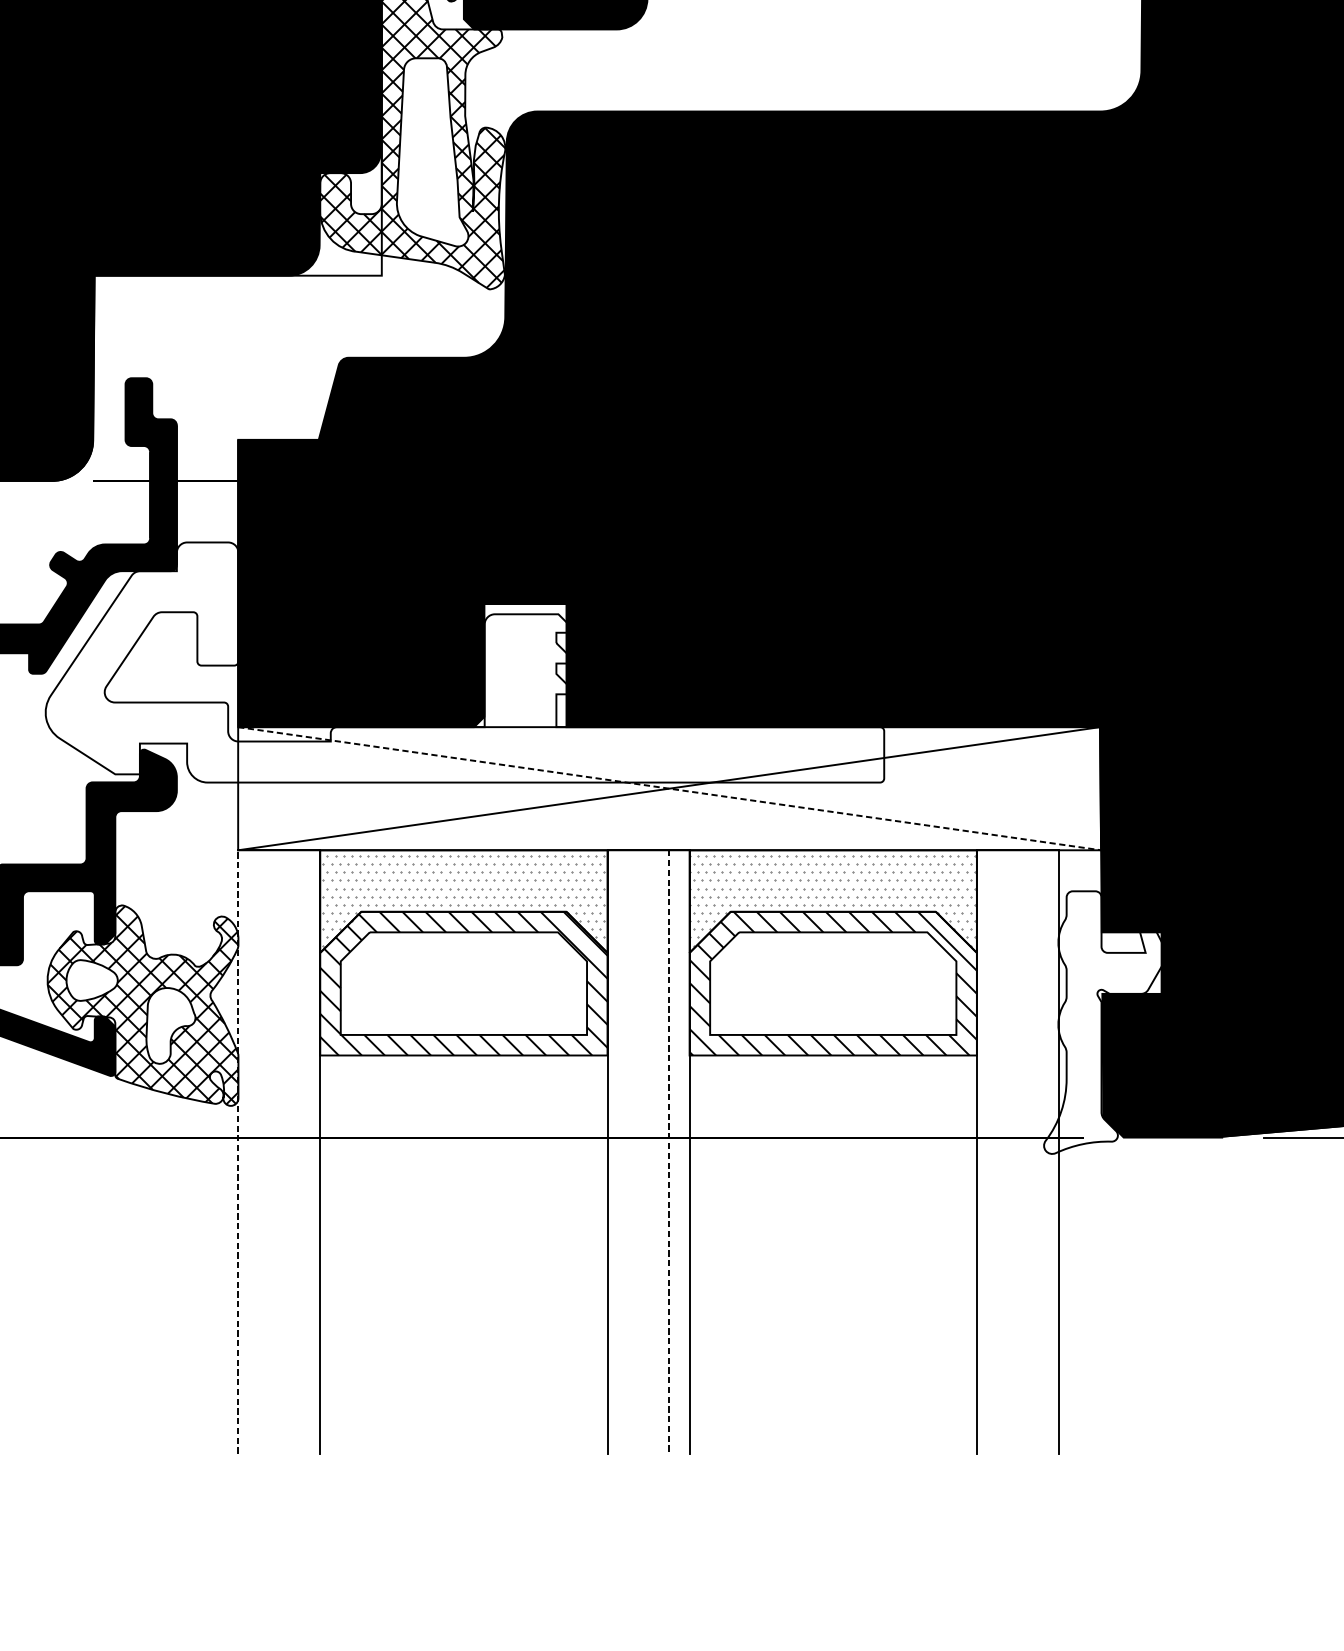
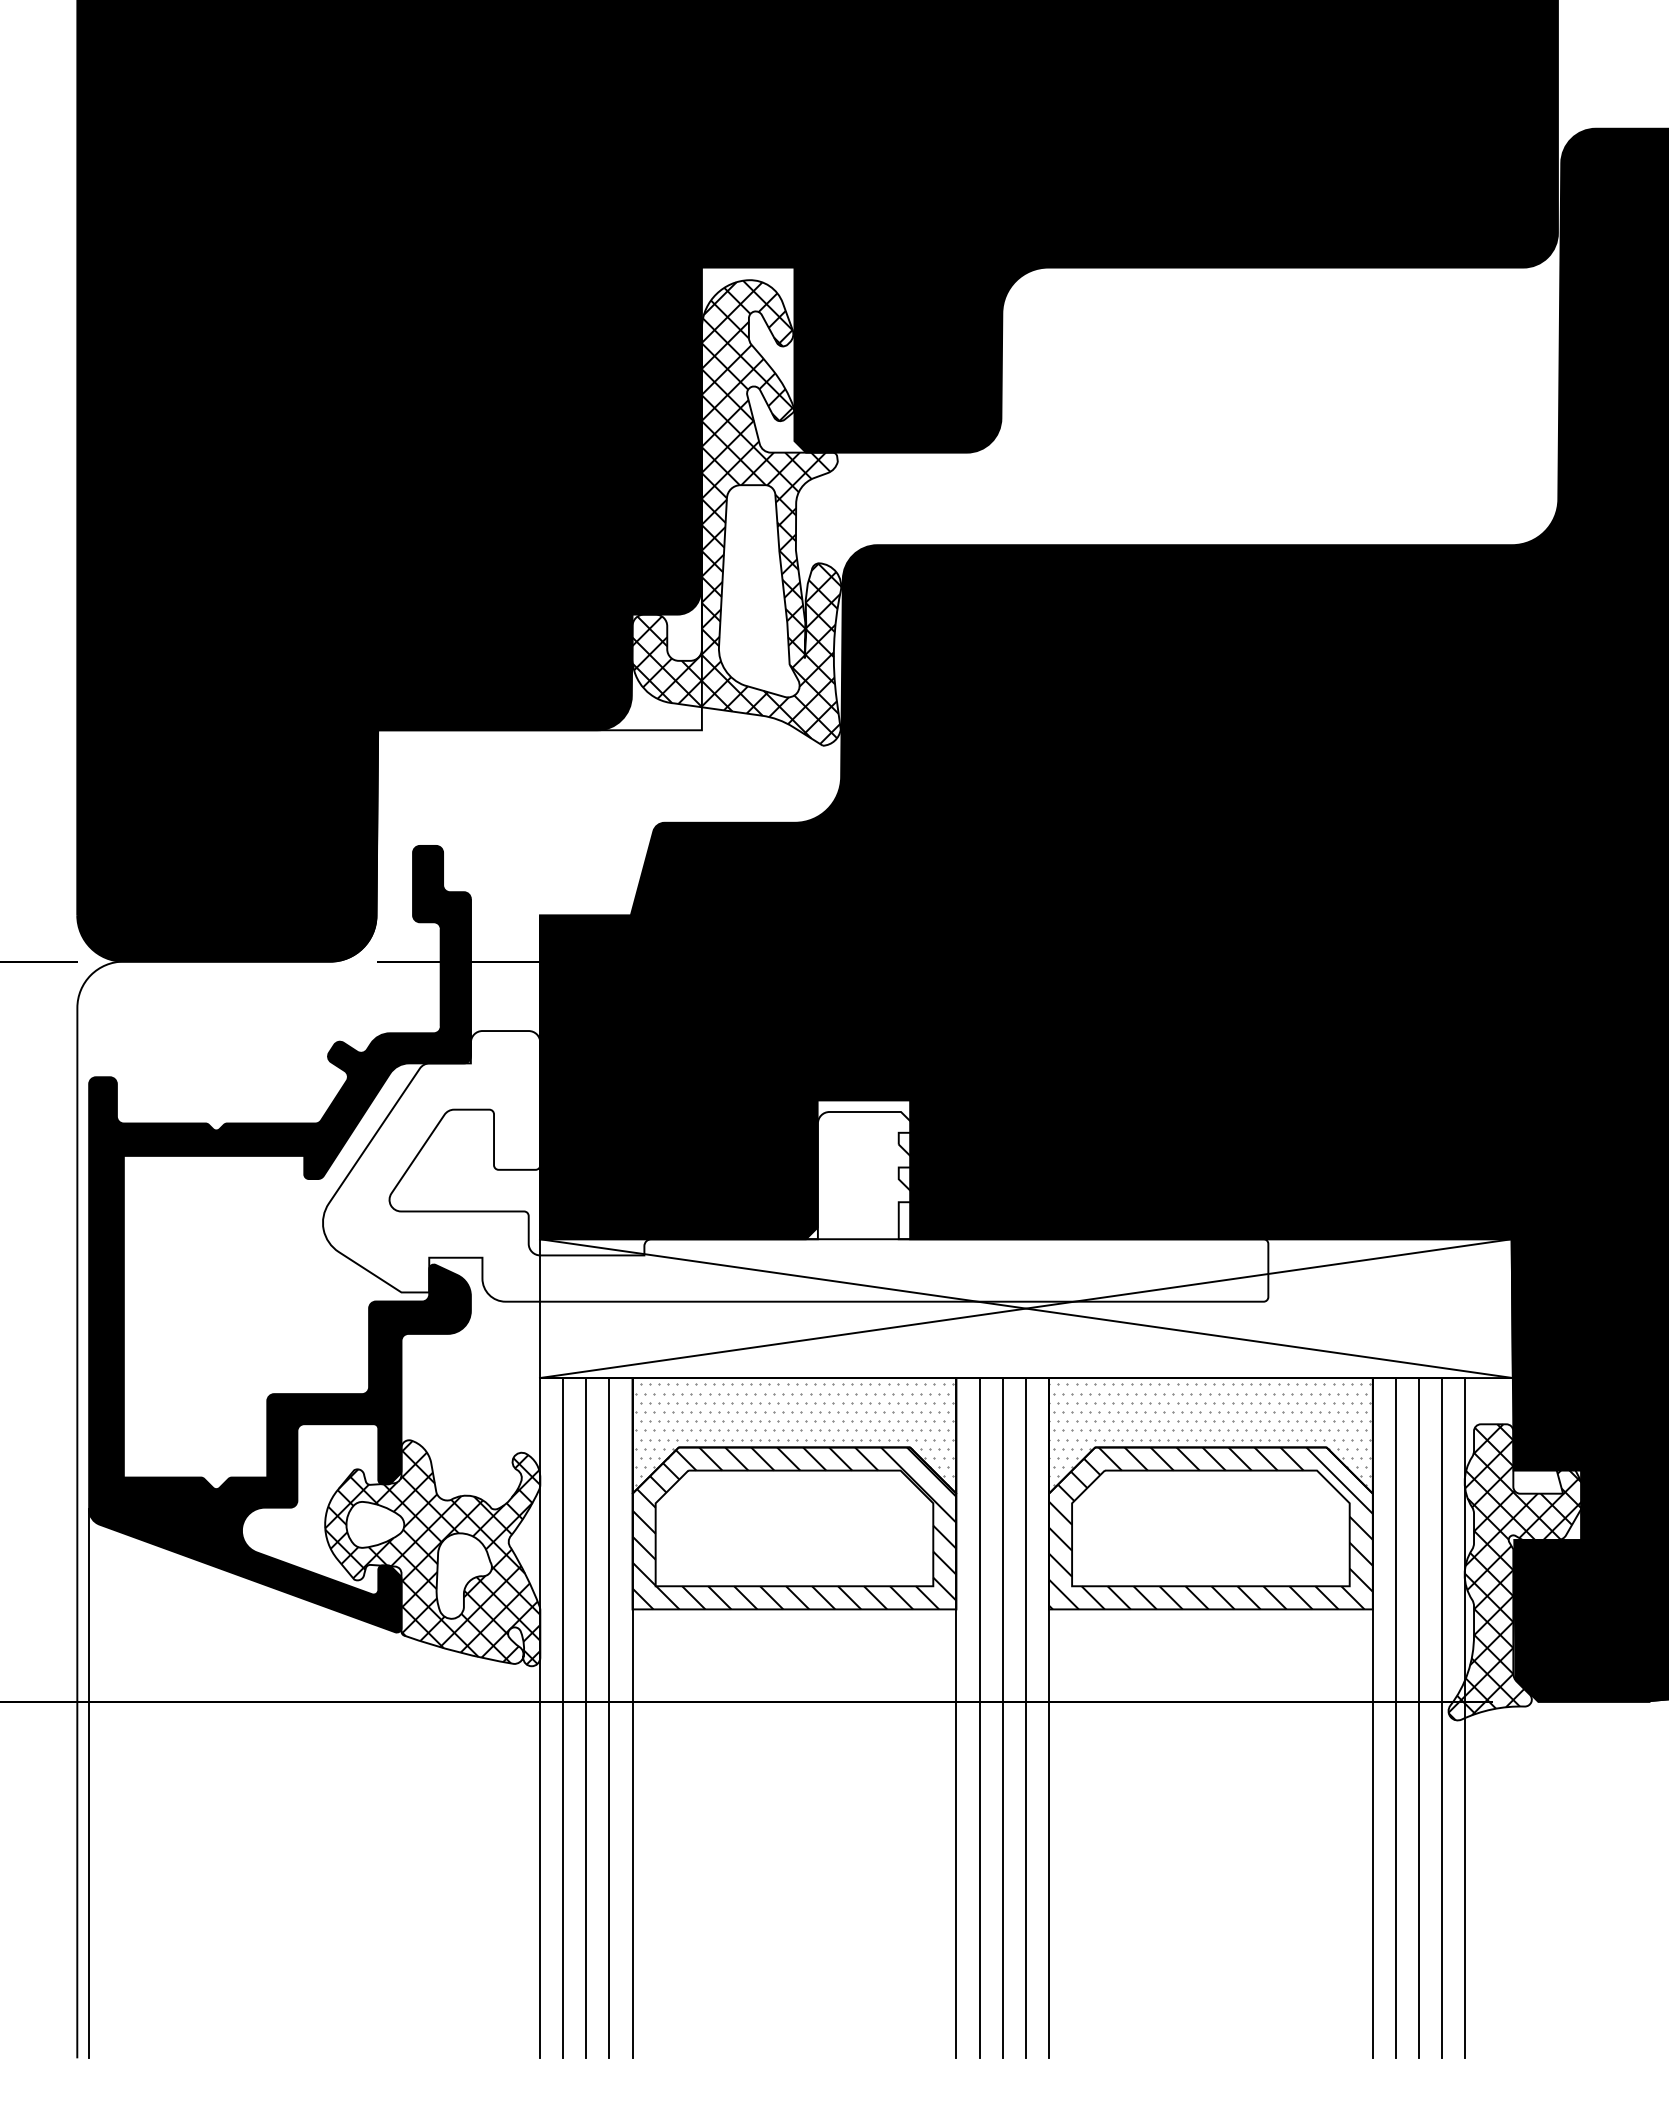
line: (669, 788) -> (1026, 1308), dashed -> solid
hatch: (1105, 1022) -> (1517, 1572), added
line: (237, 1151) -> (539, 1717), dashed -> solid
line: (259, 1152) -> (563, 1718), added
line: (279, 1152) -> (586, 1718), added
line: (299, 1152) -> (609, 1718), added
line: (628, 1152) -> (979, 1718), added
line: (648, 1152) -> (1002, 1718), added
line: (668, 1152) -> (1025, 1718), dashed -> solid
line: (997, 1152) -> (1395, 1718), added
line: (1018, 1152) -> (1419, 1718), added
line: (1038, 1152) -> (1442, 1718), added

